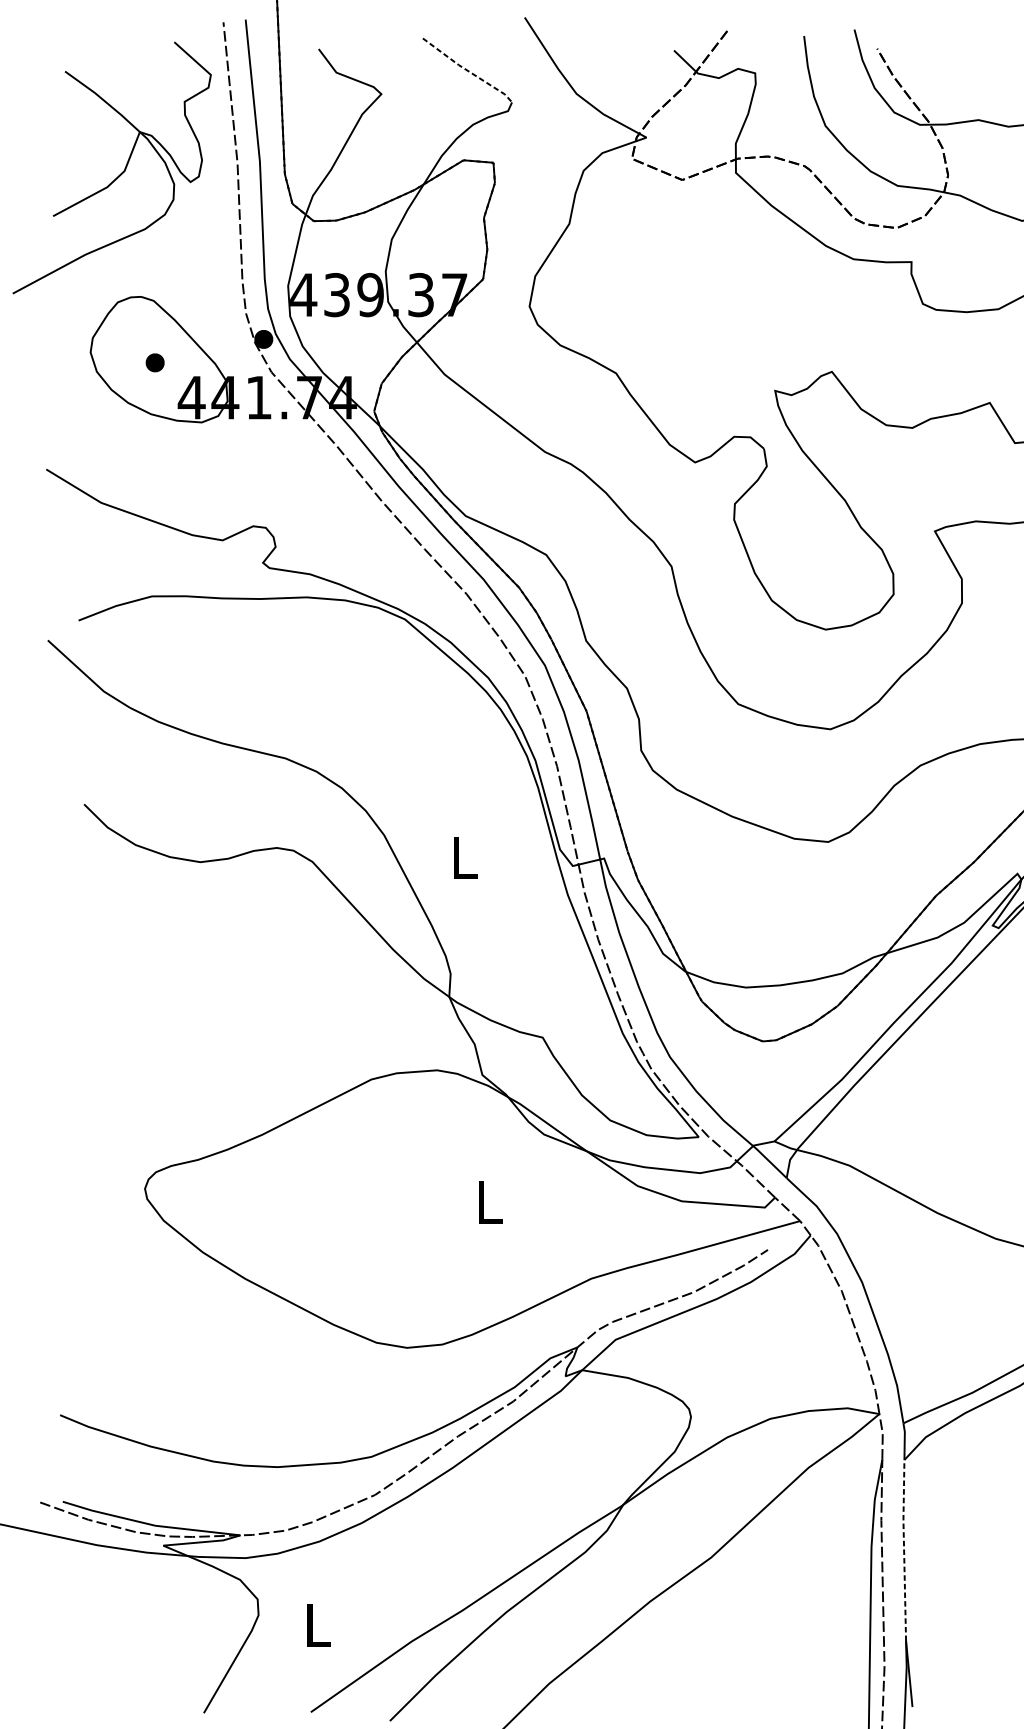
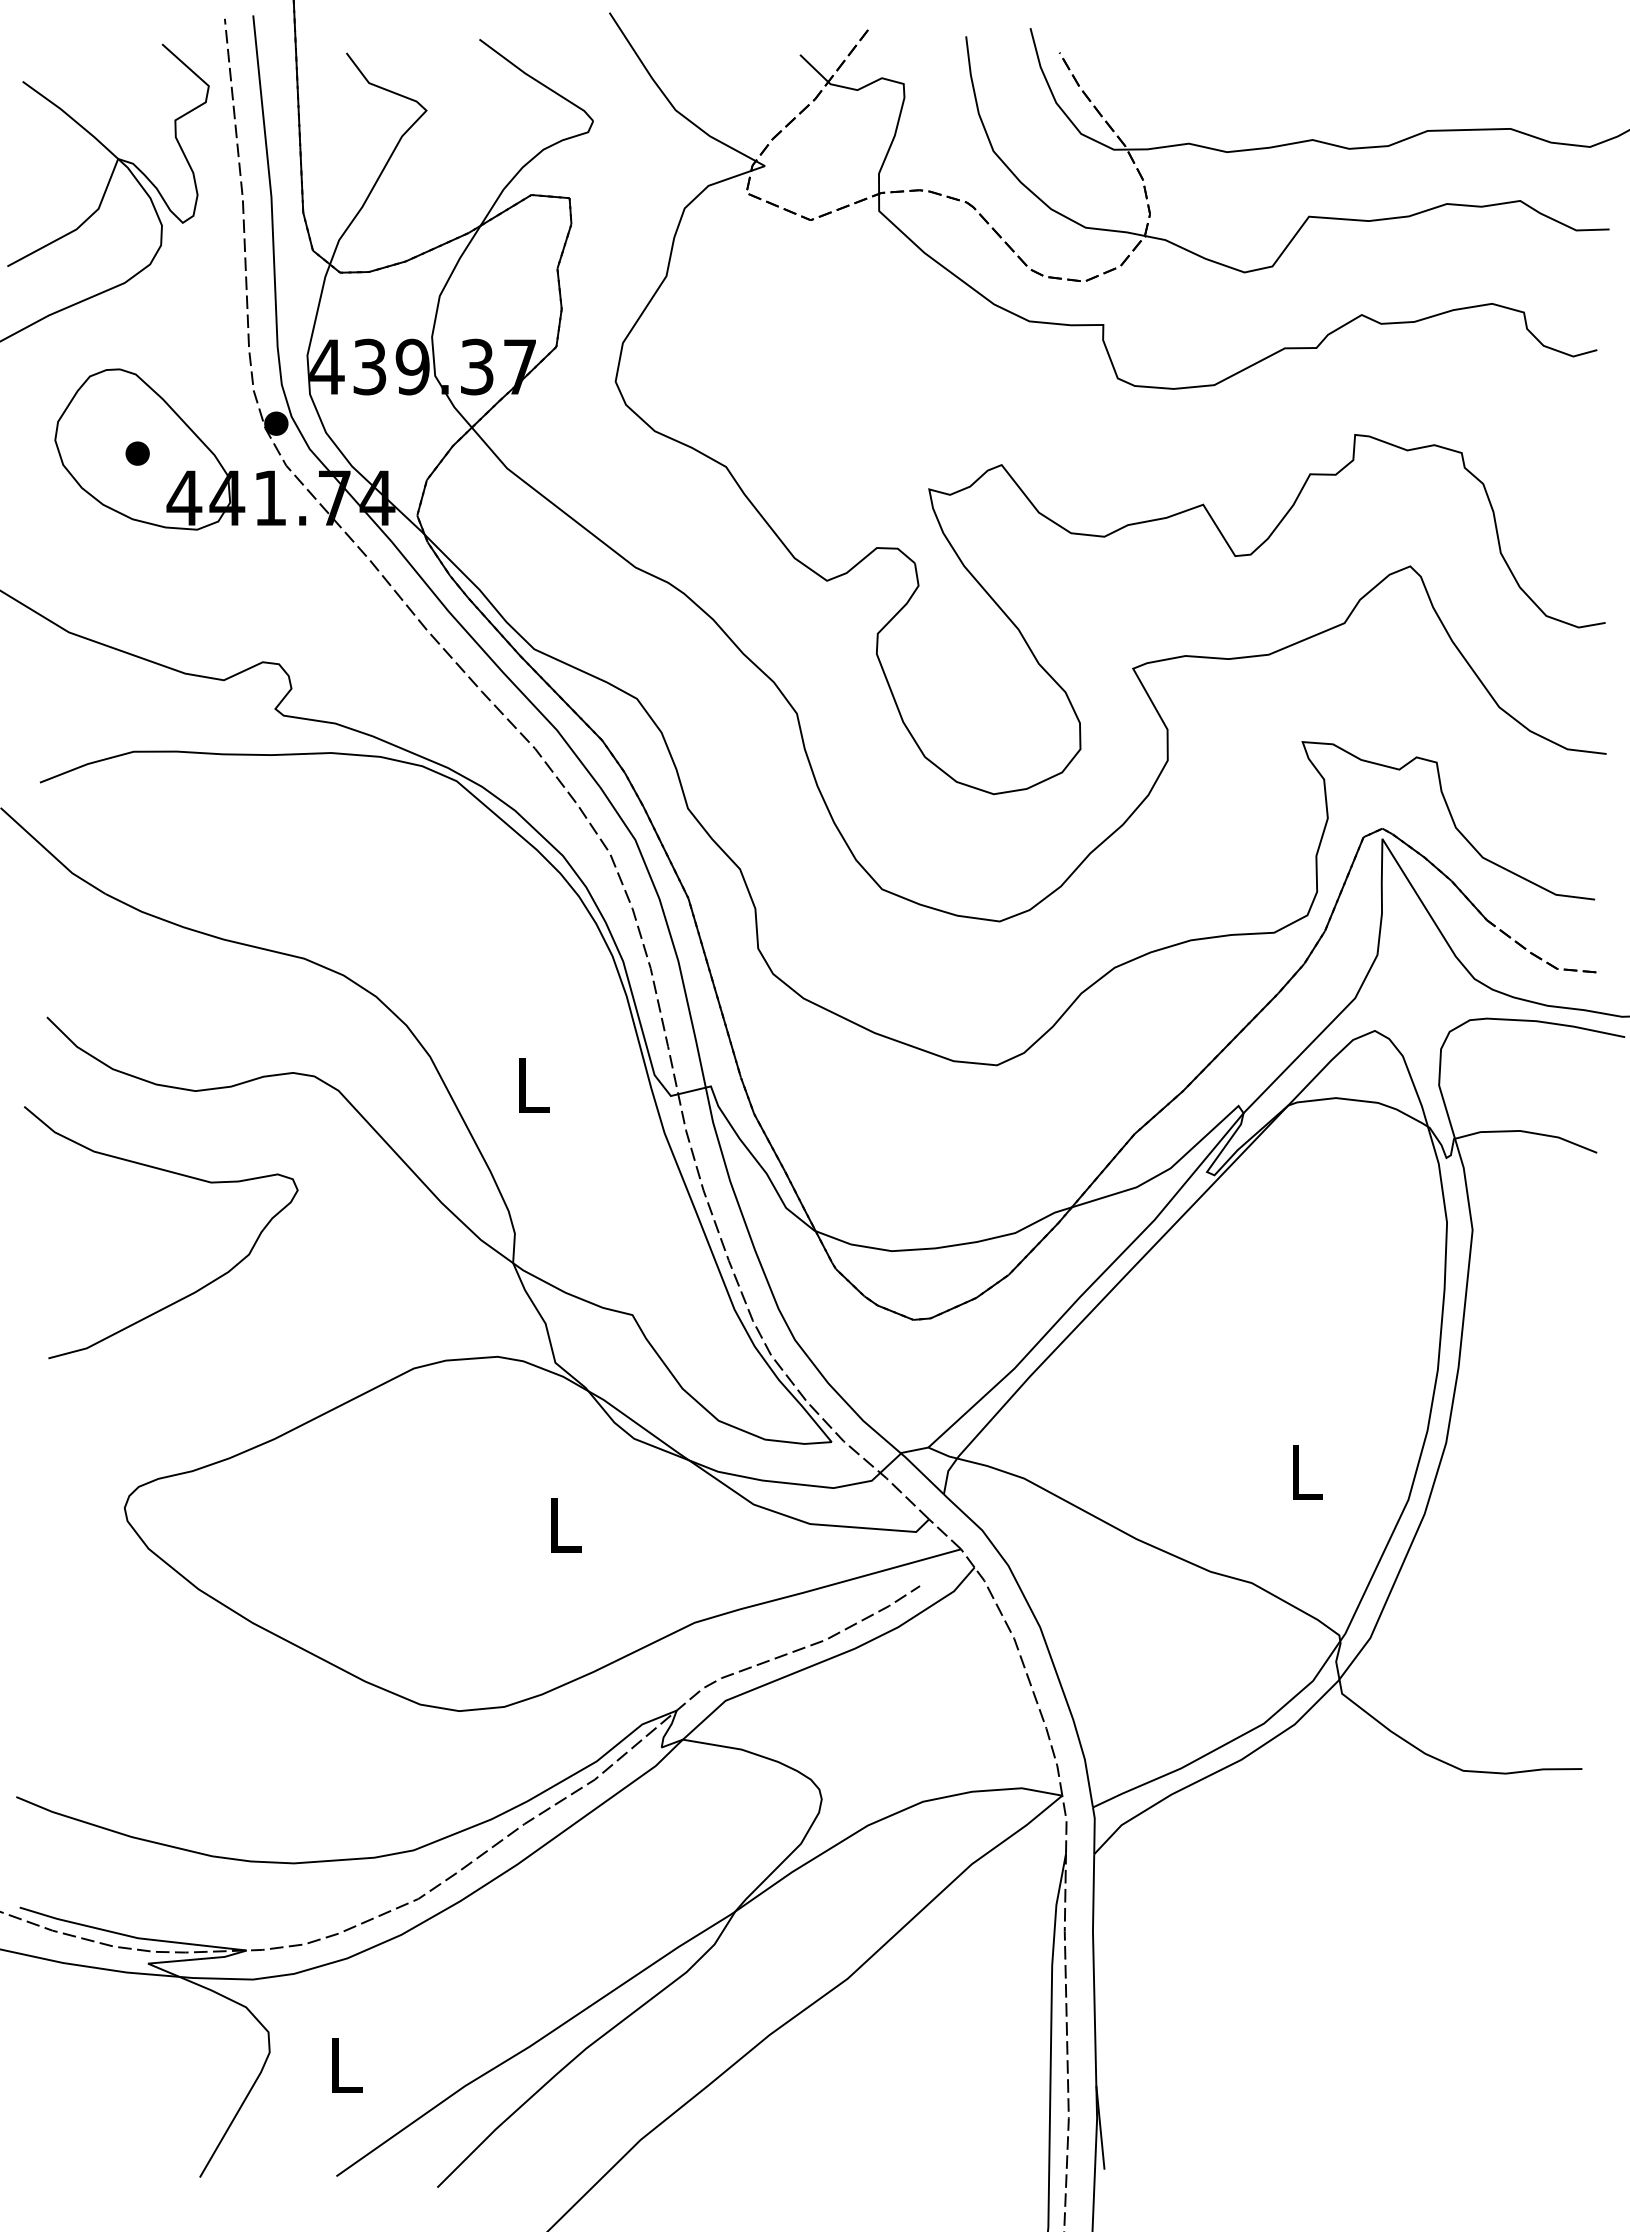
line: (467, 70) -> (536, 80), dashed -> solid
curve: (184, 927) -> (175, 1174), added
line: (903, 1550) -> (1093, 1969), dashed -> solid

